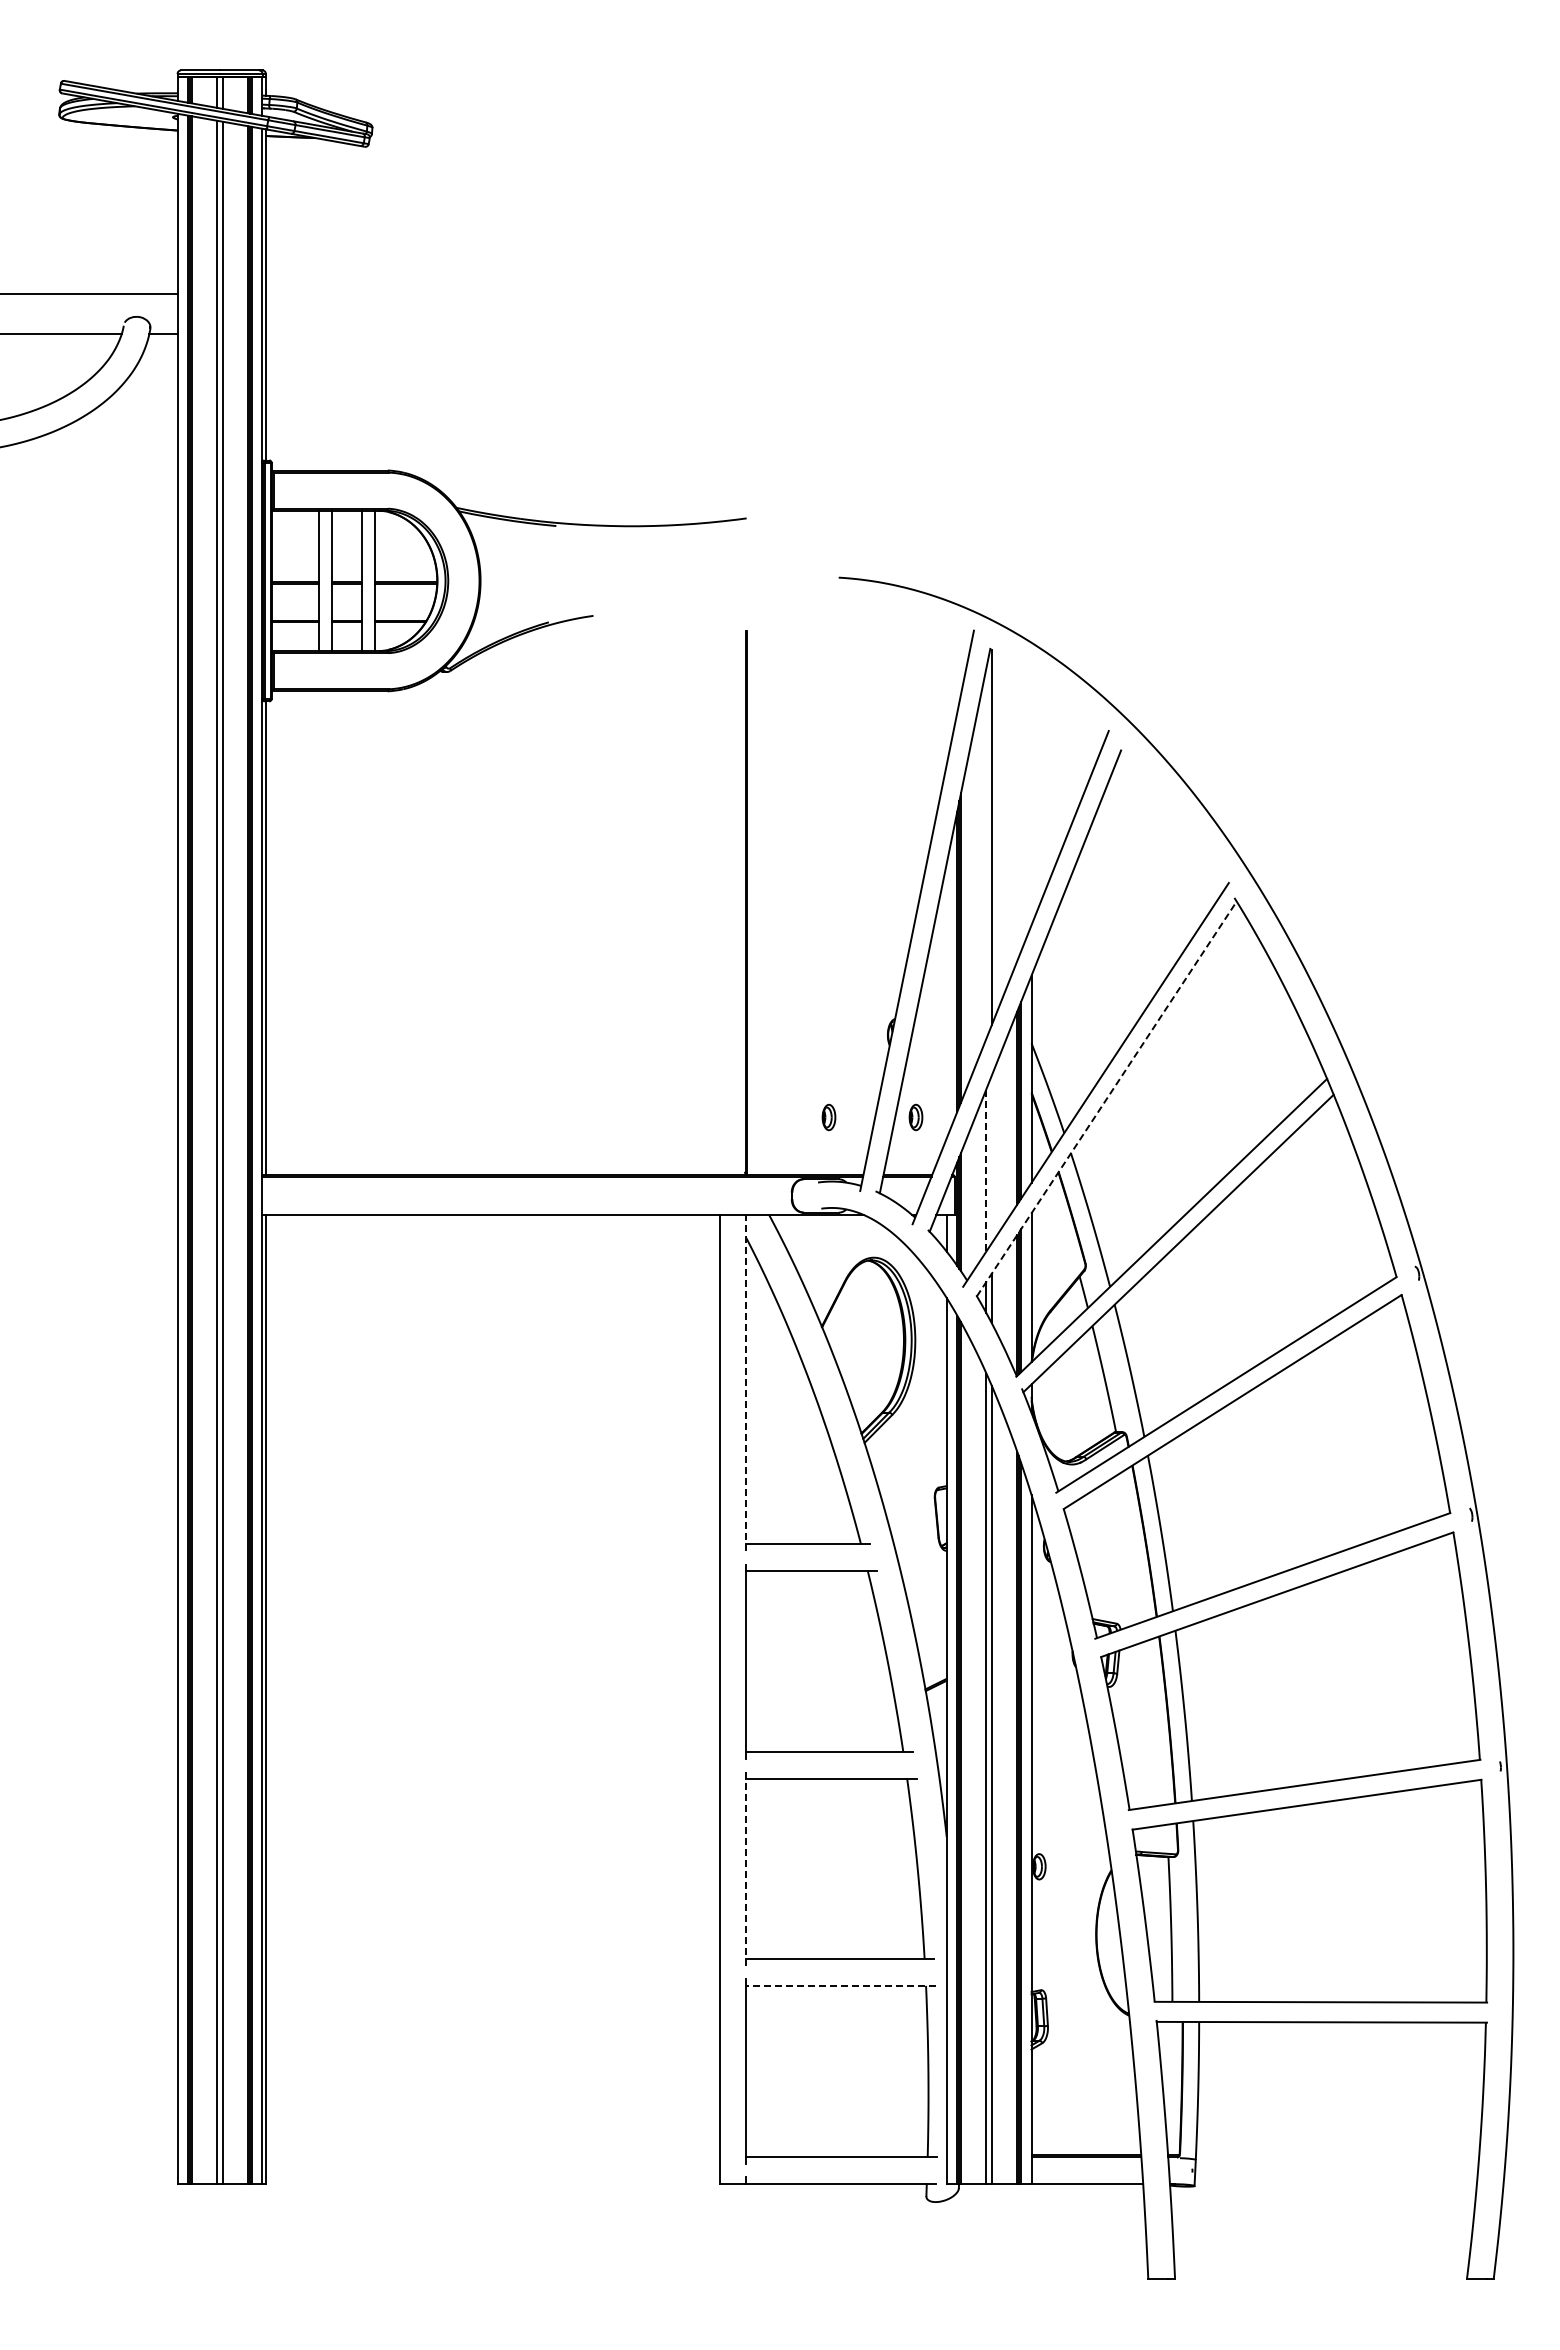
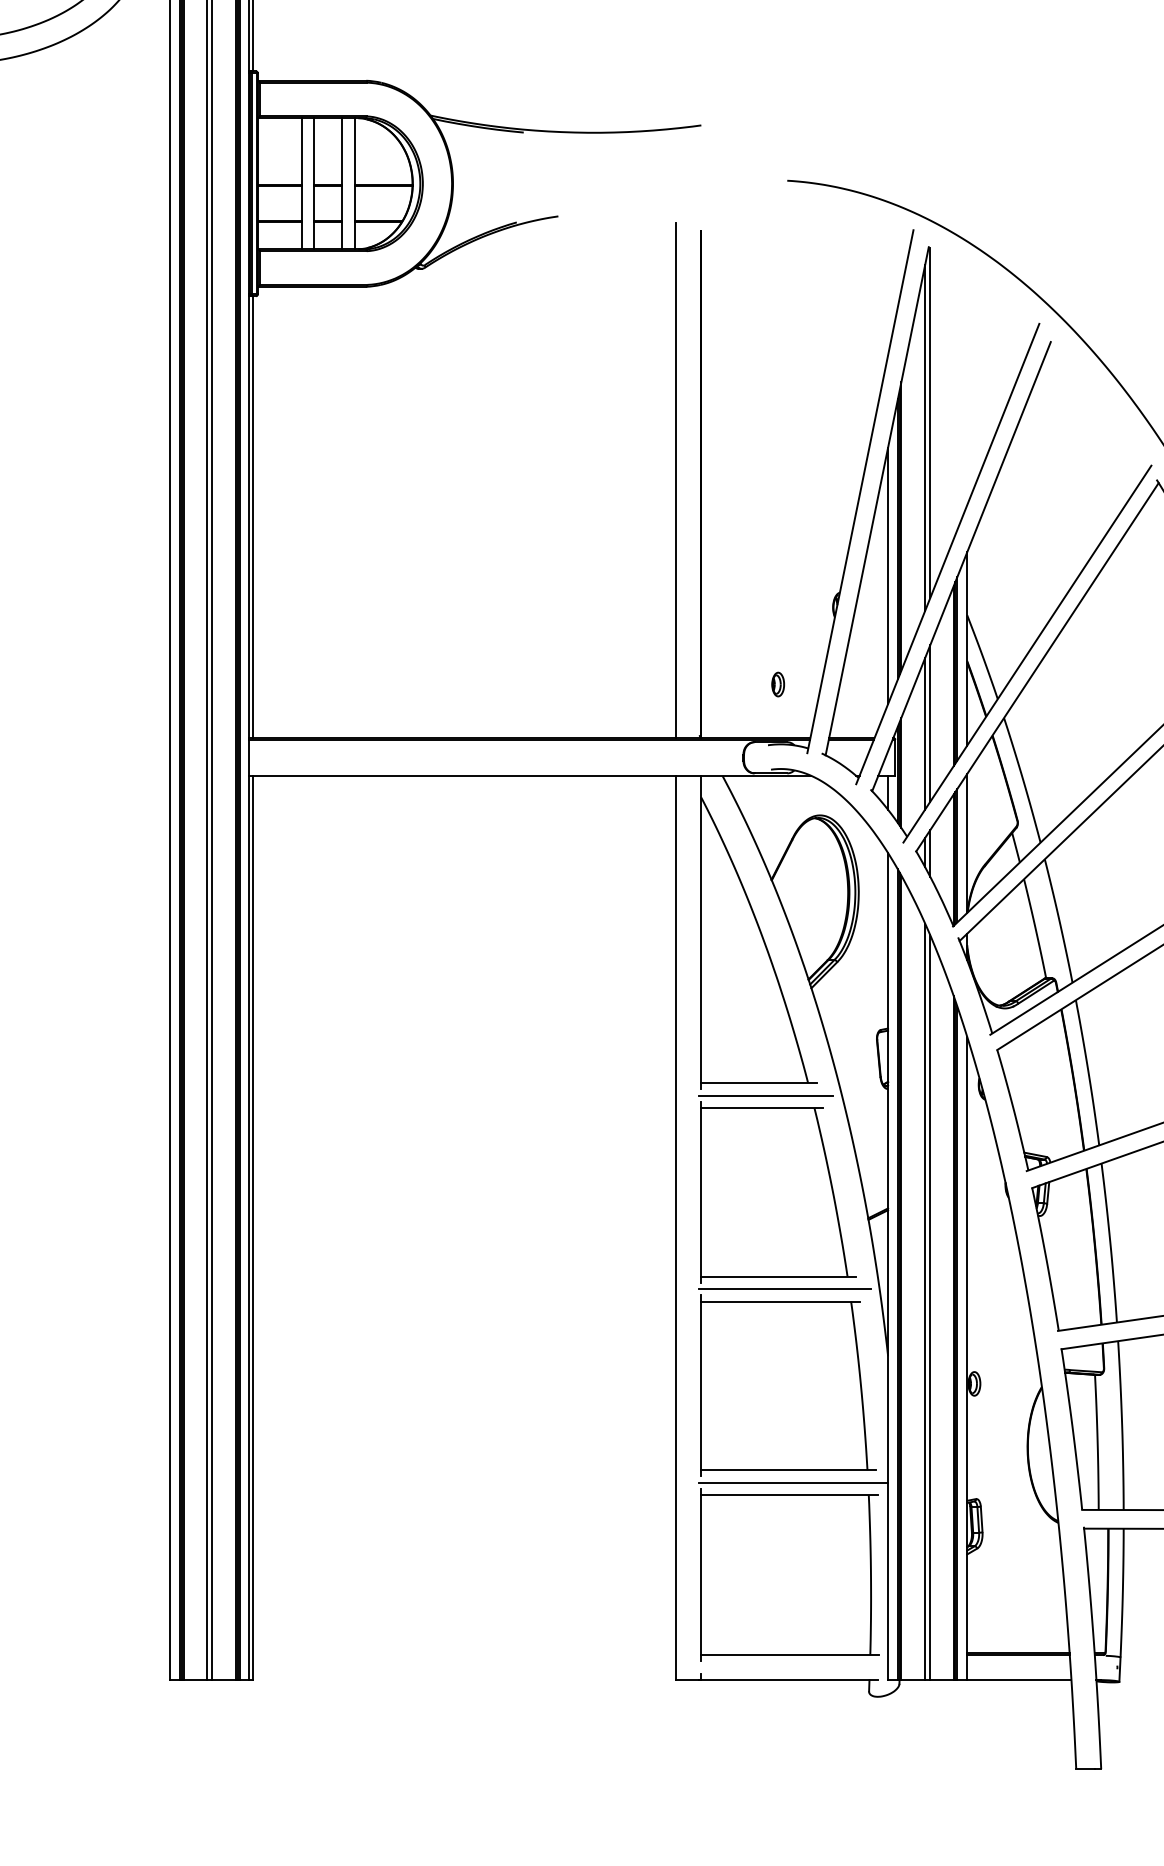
line: (986, 853) -> (925, 438), added
line: (719, 899) -> (676, 481), added
line: (946, 1000) -> (887, 575), added
line: (1107, 1098) -> (1038, 666), dashed -> solid
part: (915, 1117) -> (858, 684), removed
line: (991, 1159) -> (929, 723), added
line: (986, 1169) -> (925, 733), dashed -> solid
line: (746, 1383) -> (701, 932), dashed -> solid
line: (816, 1557) -> (766, 1095), added
line: (836, 1765) -> (785, 1289), added
line: (746, 1868) -> (701, 1385), dashed -> solid
line: (845, 1972) -> (793, 1482), added
line: (841, 1985) -> (789, 1494), dashed -> solid

